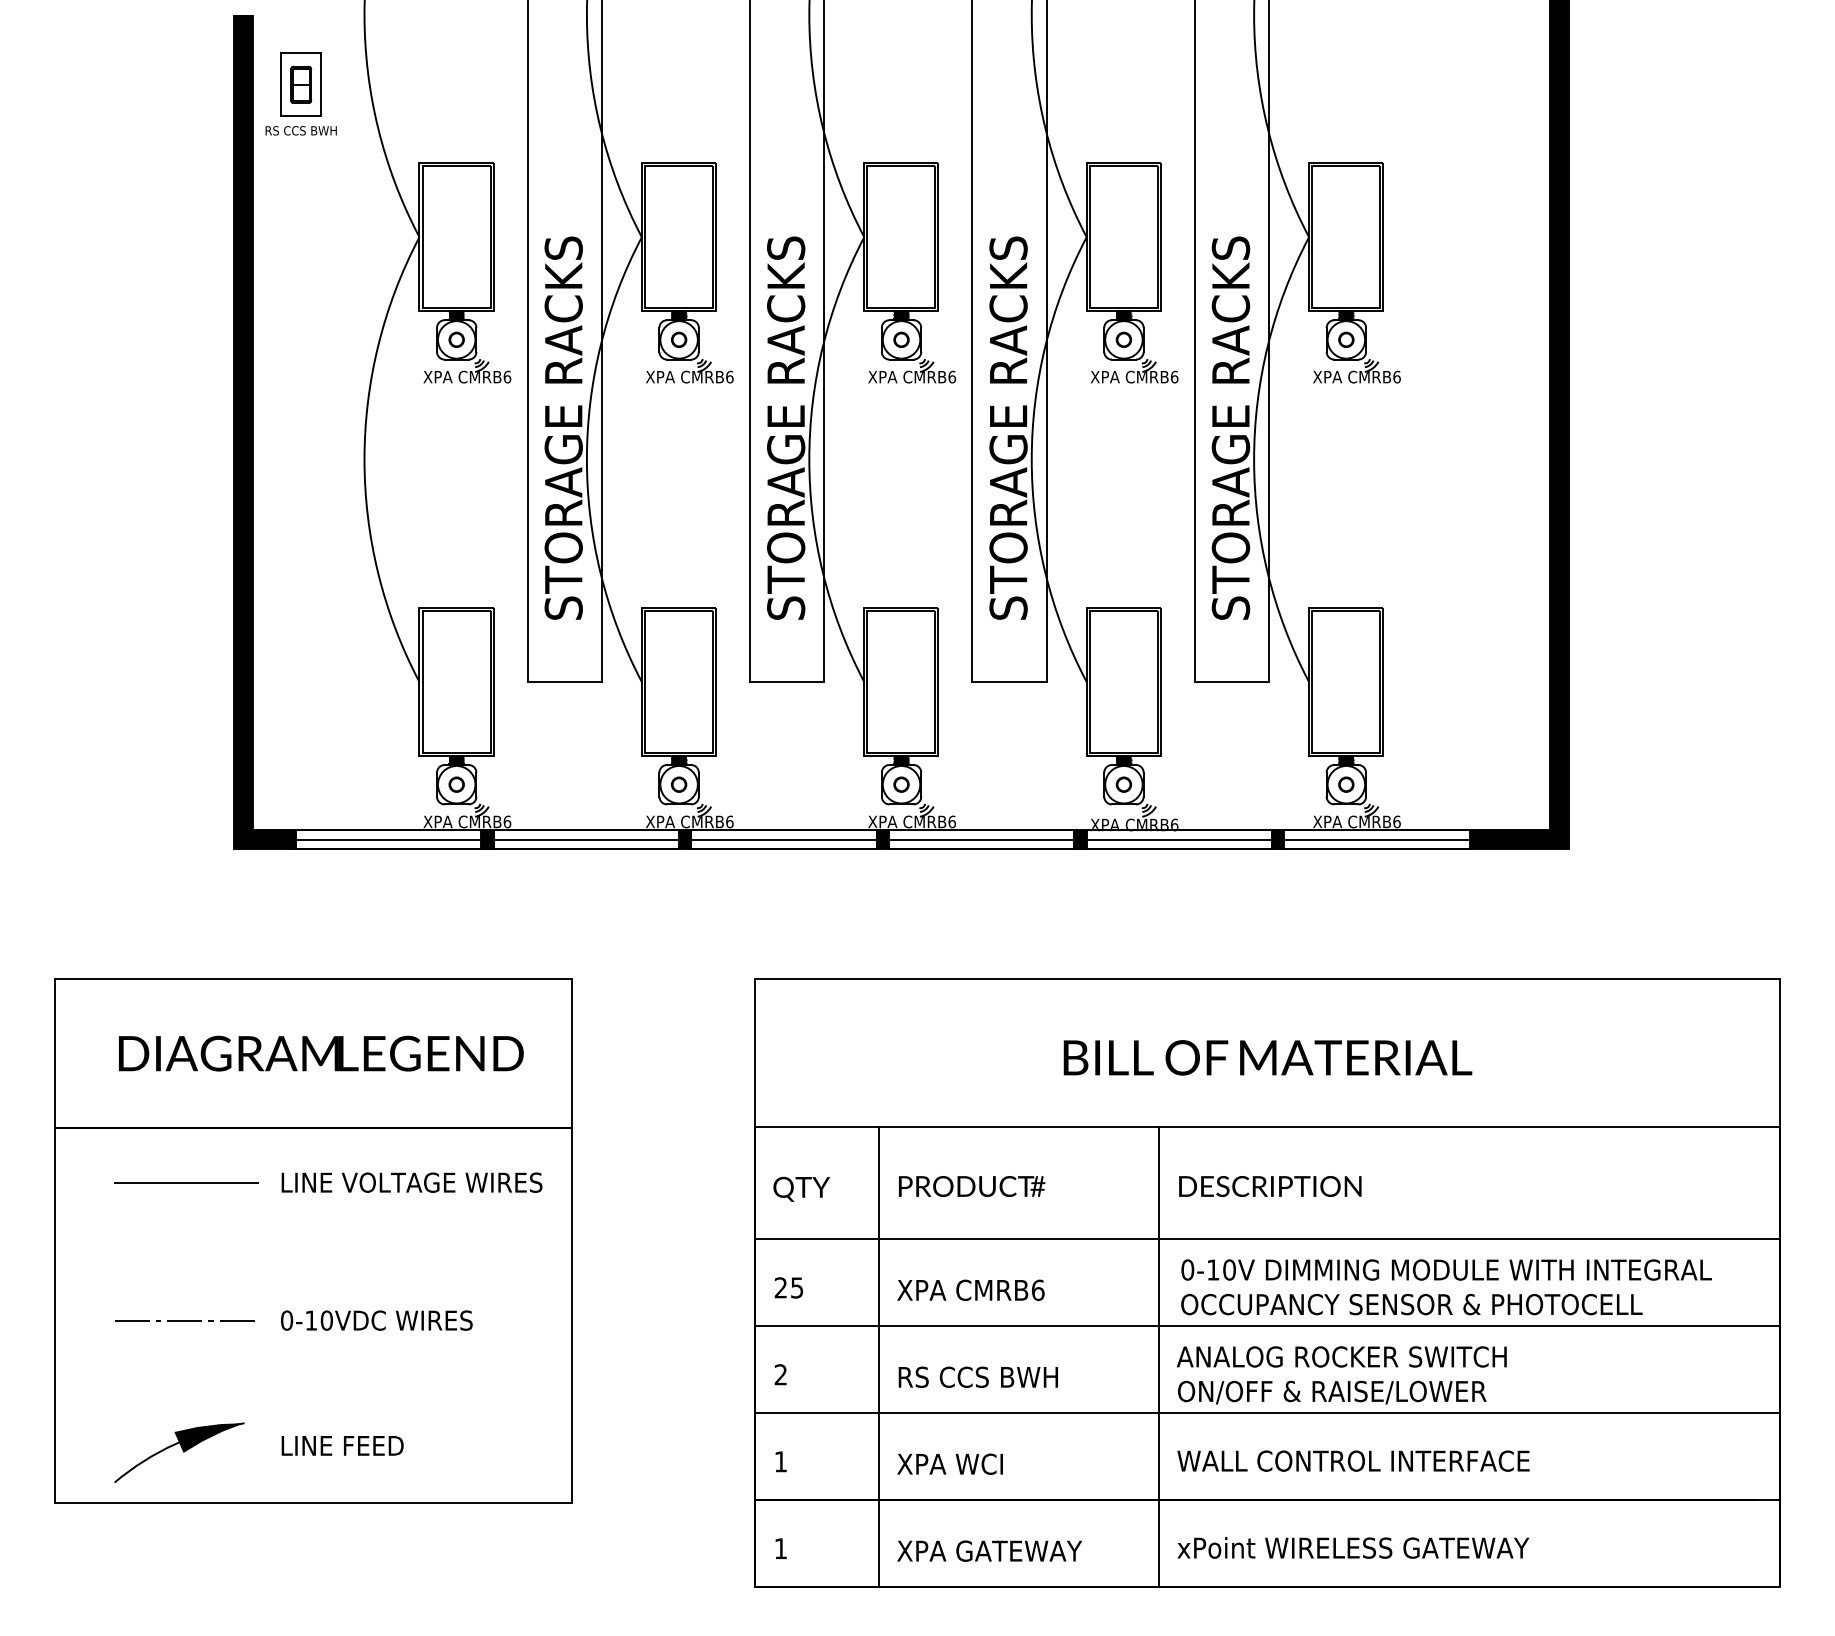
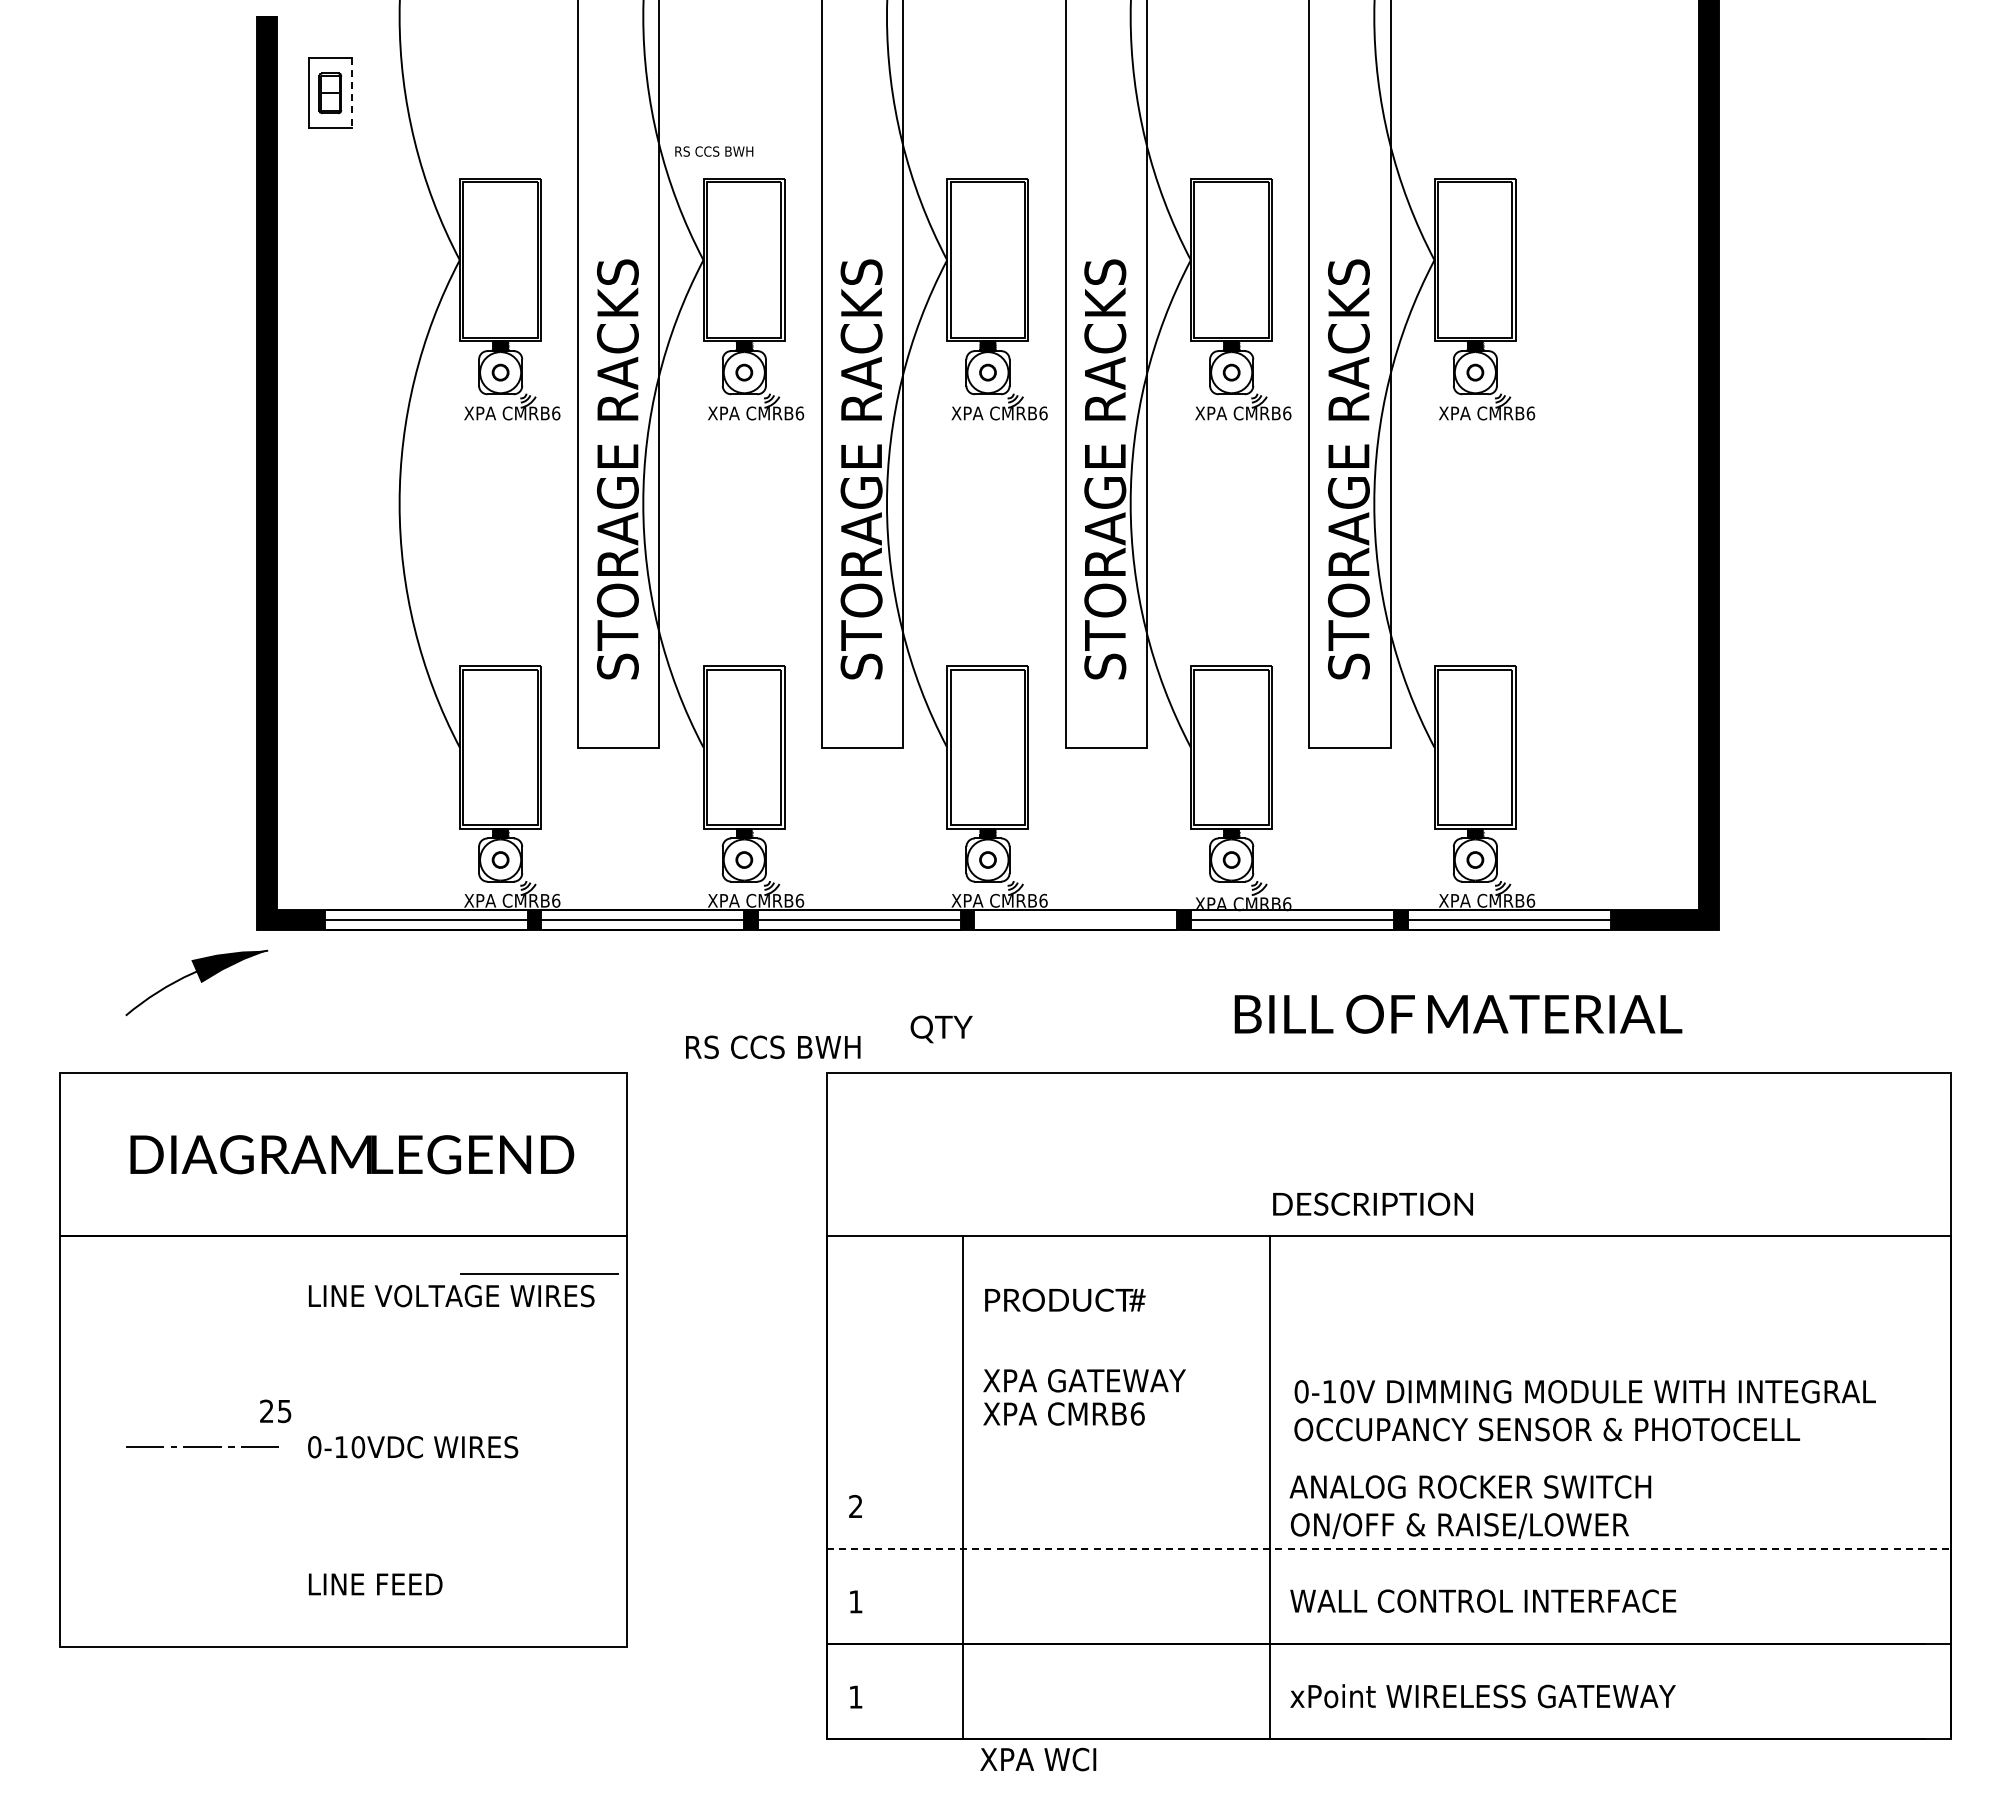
line: (320, 84) -> (351, 92), solid -> dashed
text: (301, 130) -> (714, 151), moved
line: (981, 839) -> (1075, 920), removed
text: (1267, 1057) -> (1458, 1013), moved
line: (186, 1182) -> (539, 1273), moved
text: (1269, 1185) -> (1372, 1203), moved
text: (801, 1189) -> (941, 1029), moved
line: (1267, 1239) -> (1388, 1358), removed
text: (788, 1288) -> (275, 1411), moved
line: (1267, 1326) -> (1388, 1453), removed
text: (978, 1376) -> (773, 1046), moved
line: (1267, 1413) -> (1388, 1548), solid -> dashed
part: (179, 1452) -> (196, 982), moved
text: (950, 1464) -> (1038, 1759), moved
text: (989, 1550) -> (1084, 1380), moved

